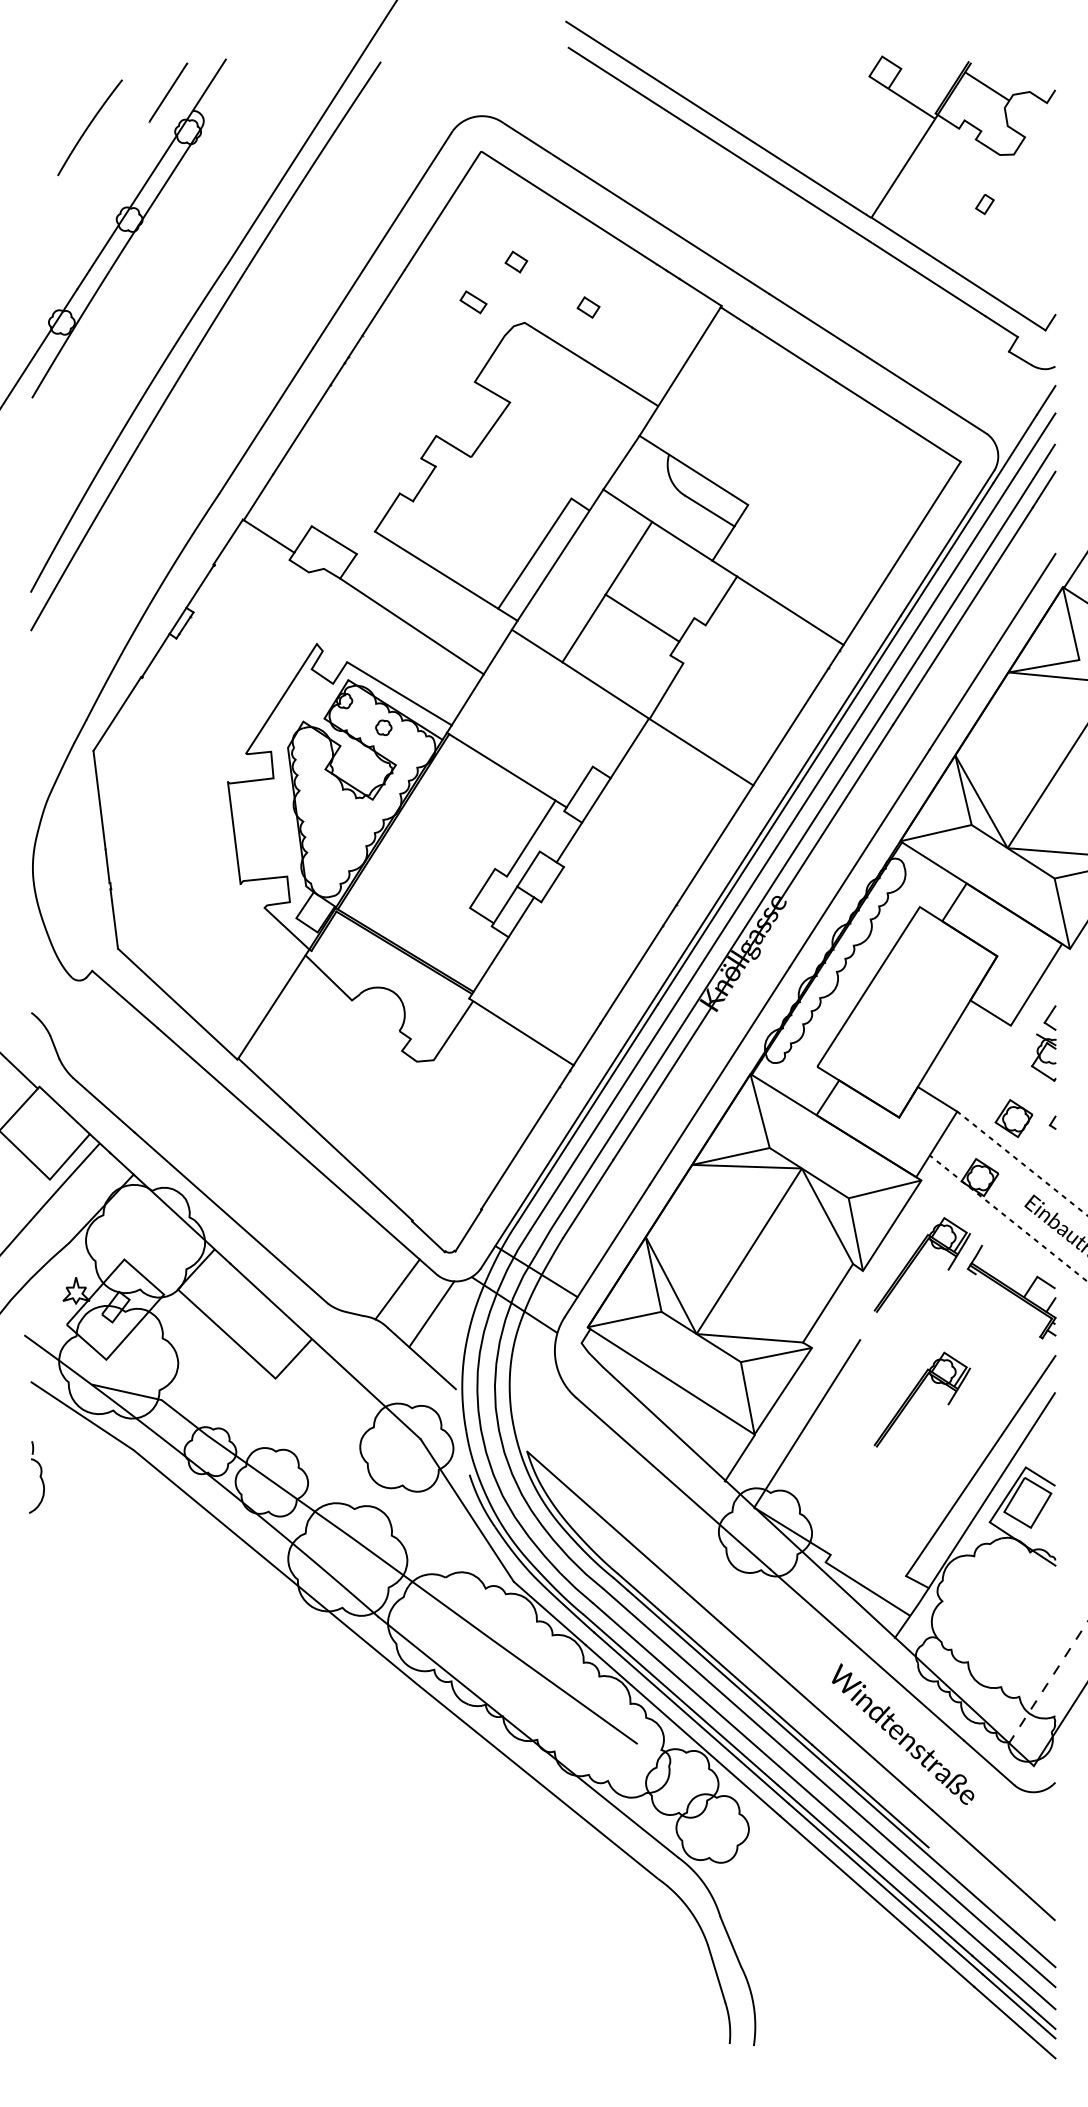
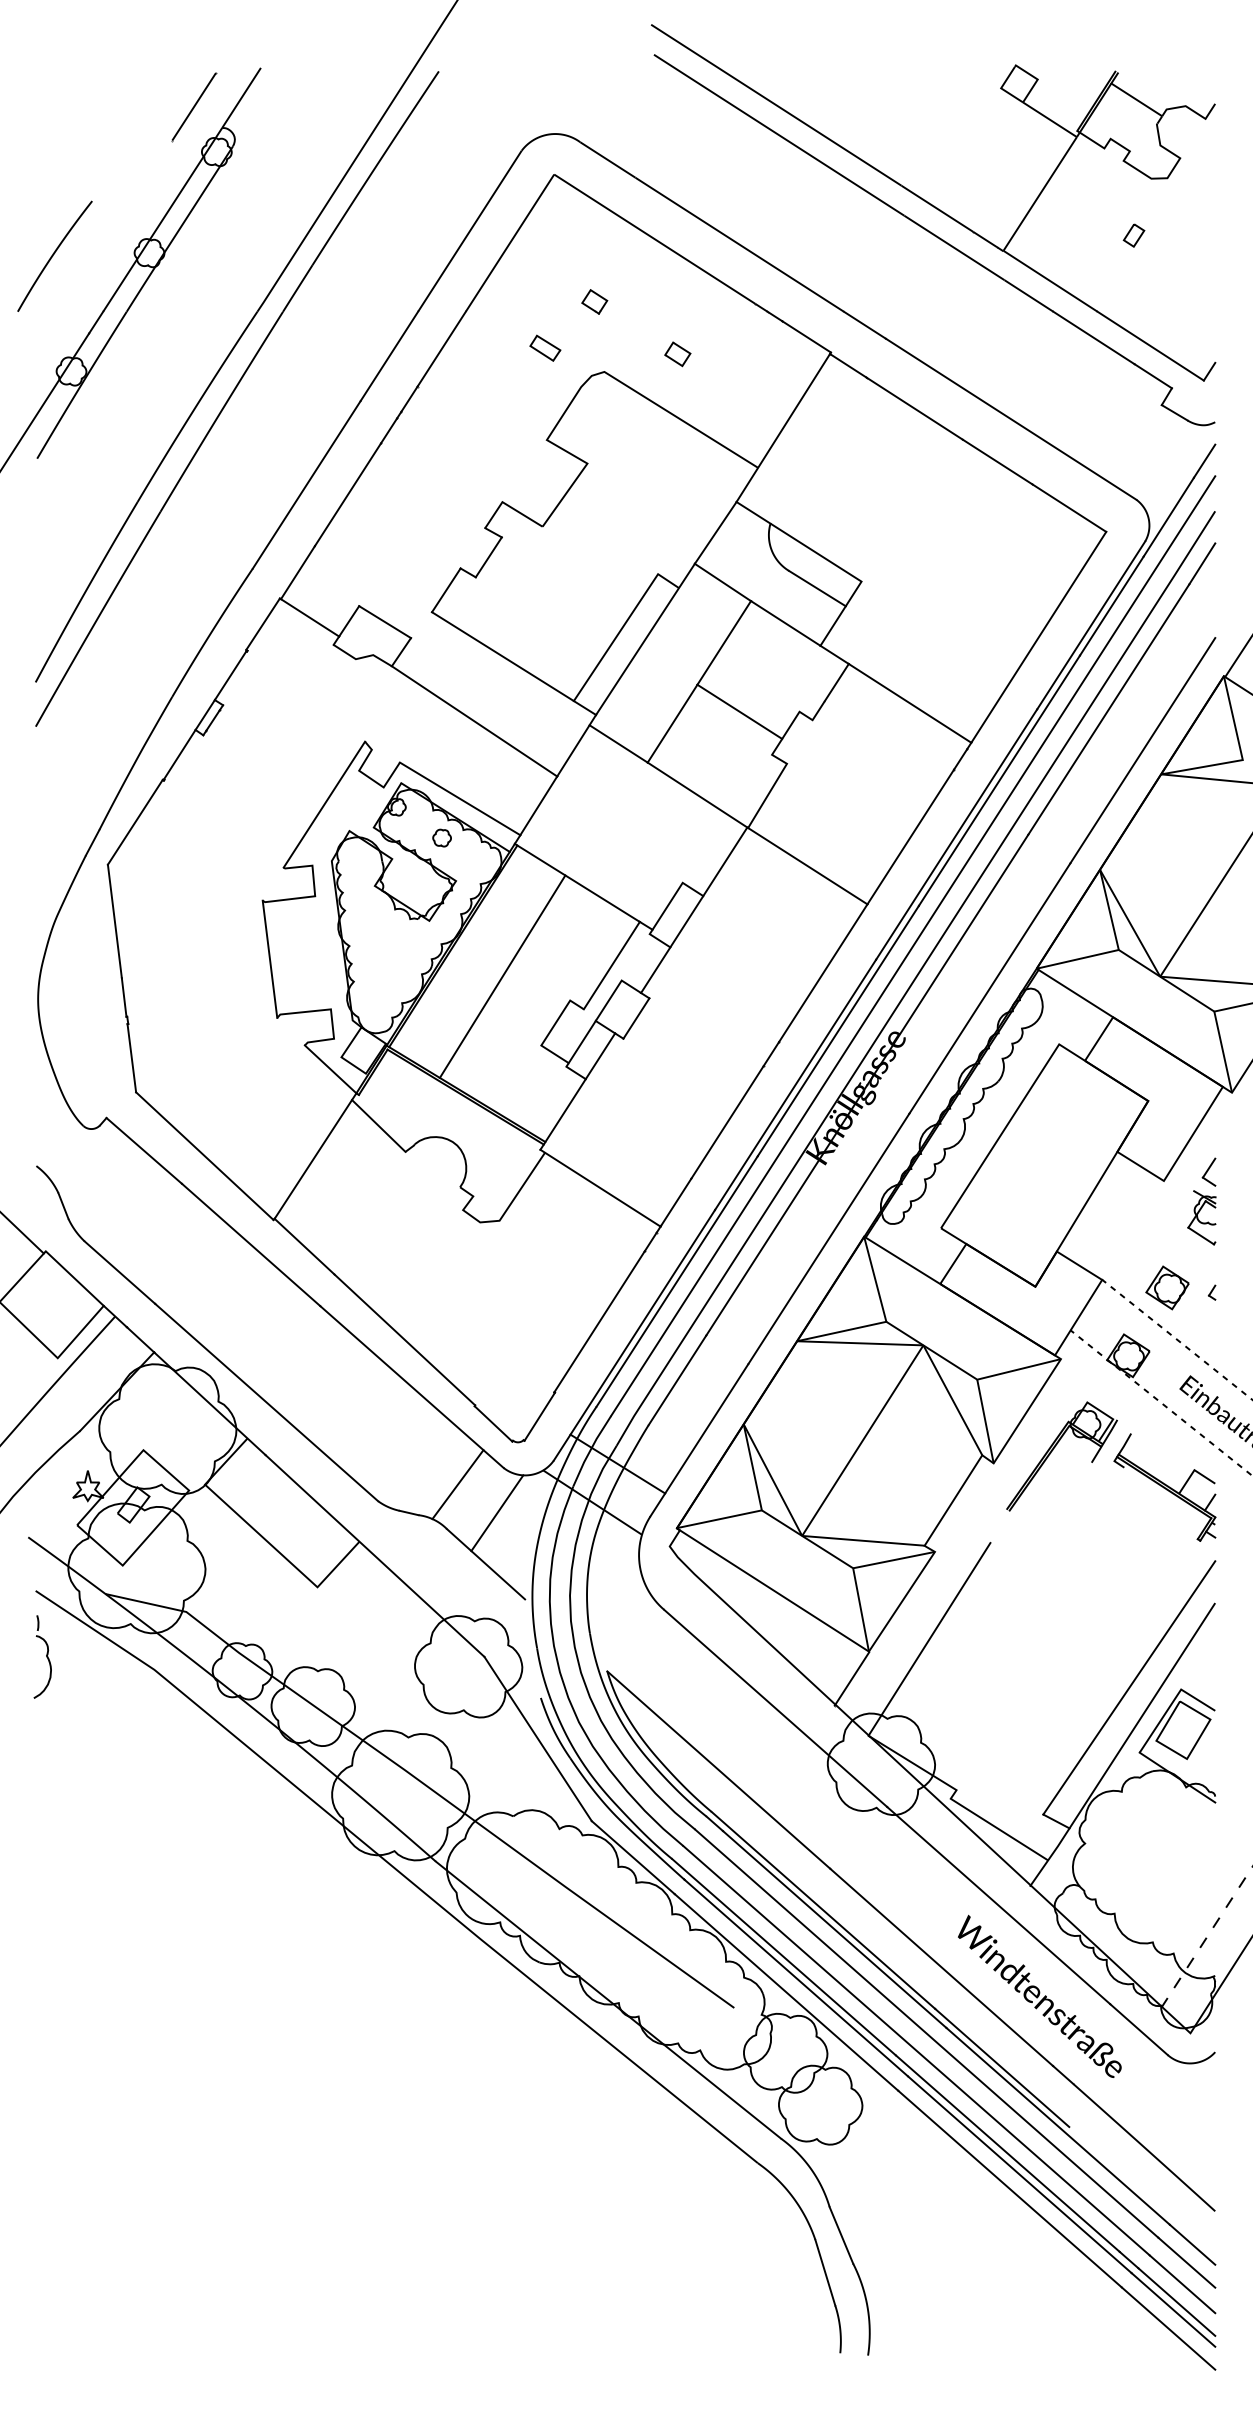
curve: (89, 126) -> (54, 254), moved
line: (436, 848) -> (502, 976), added
part: (914, 1394) -> (1053, 1605), removed
part: (36, 1476) -> (42, 1656), moved

